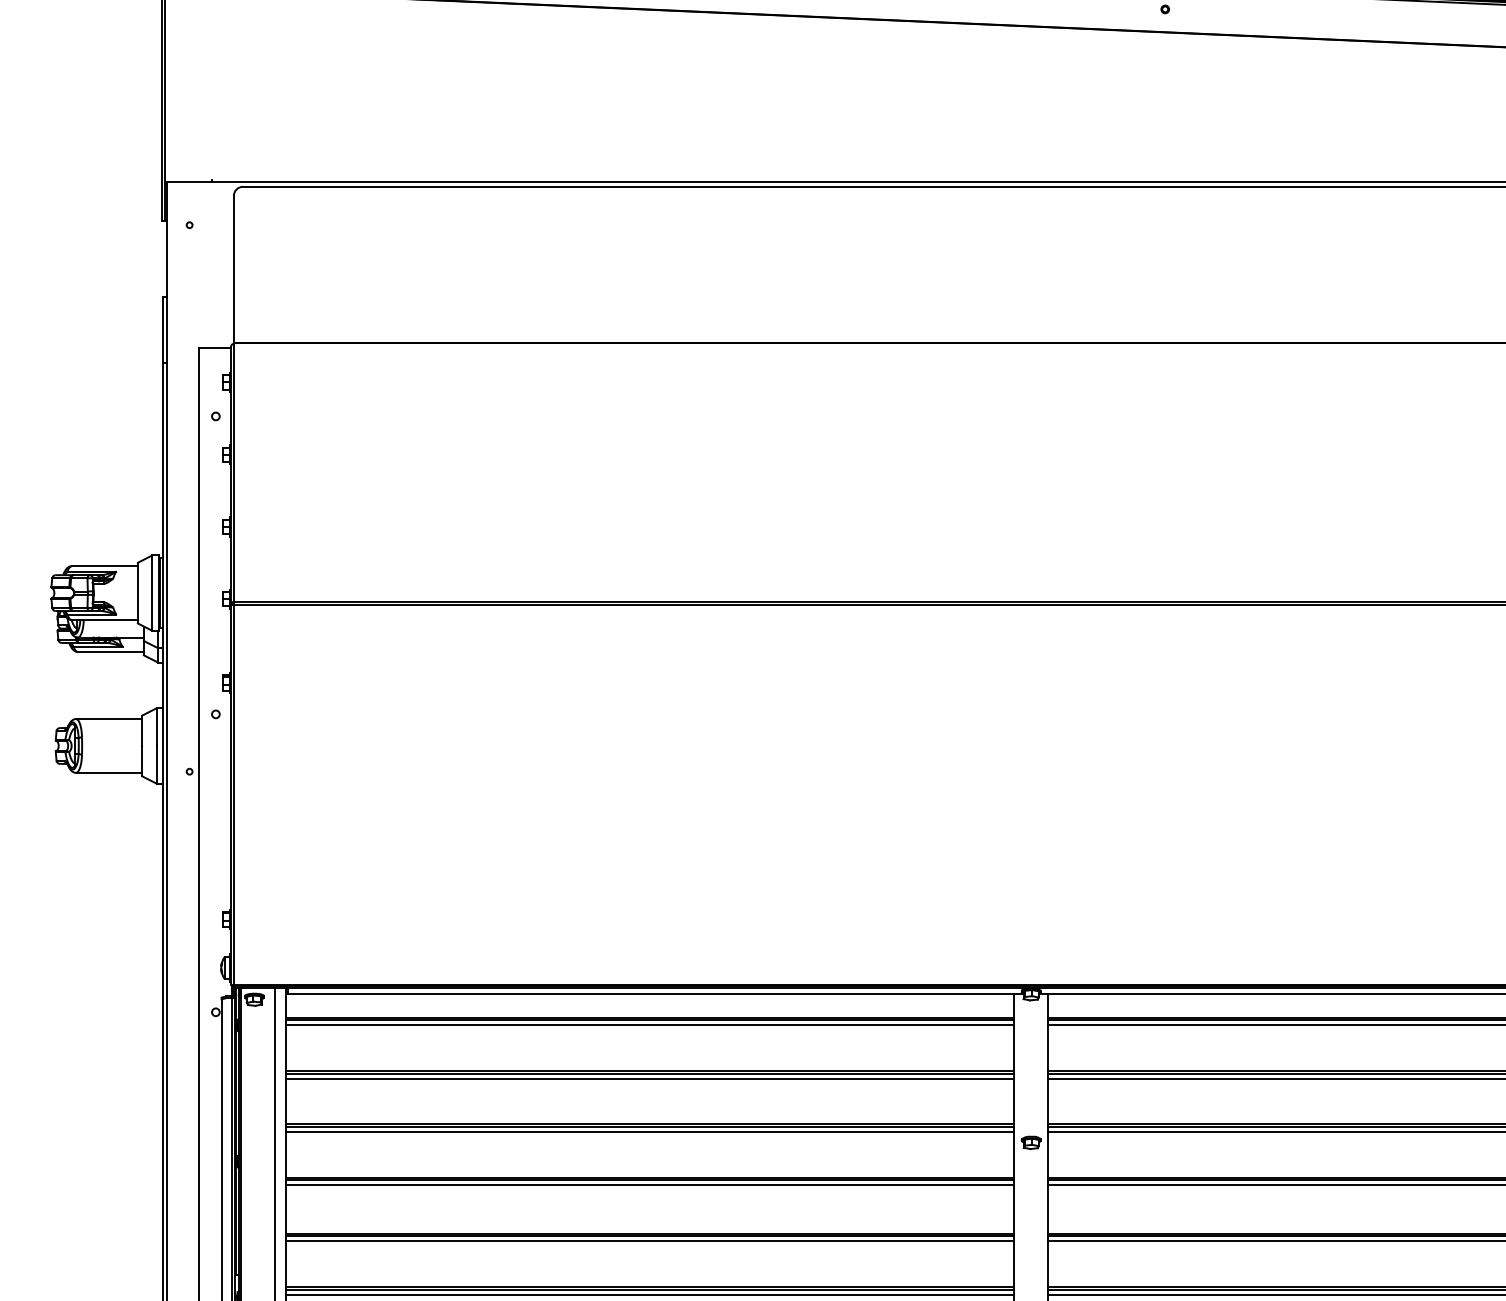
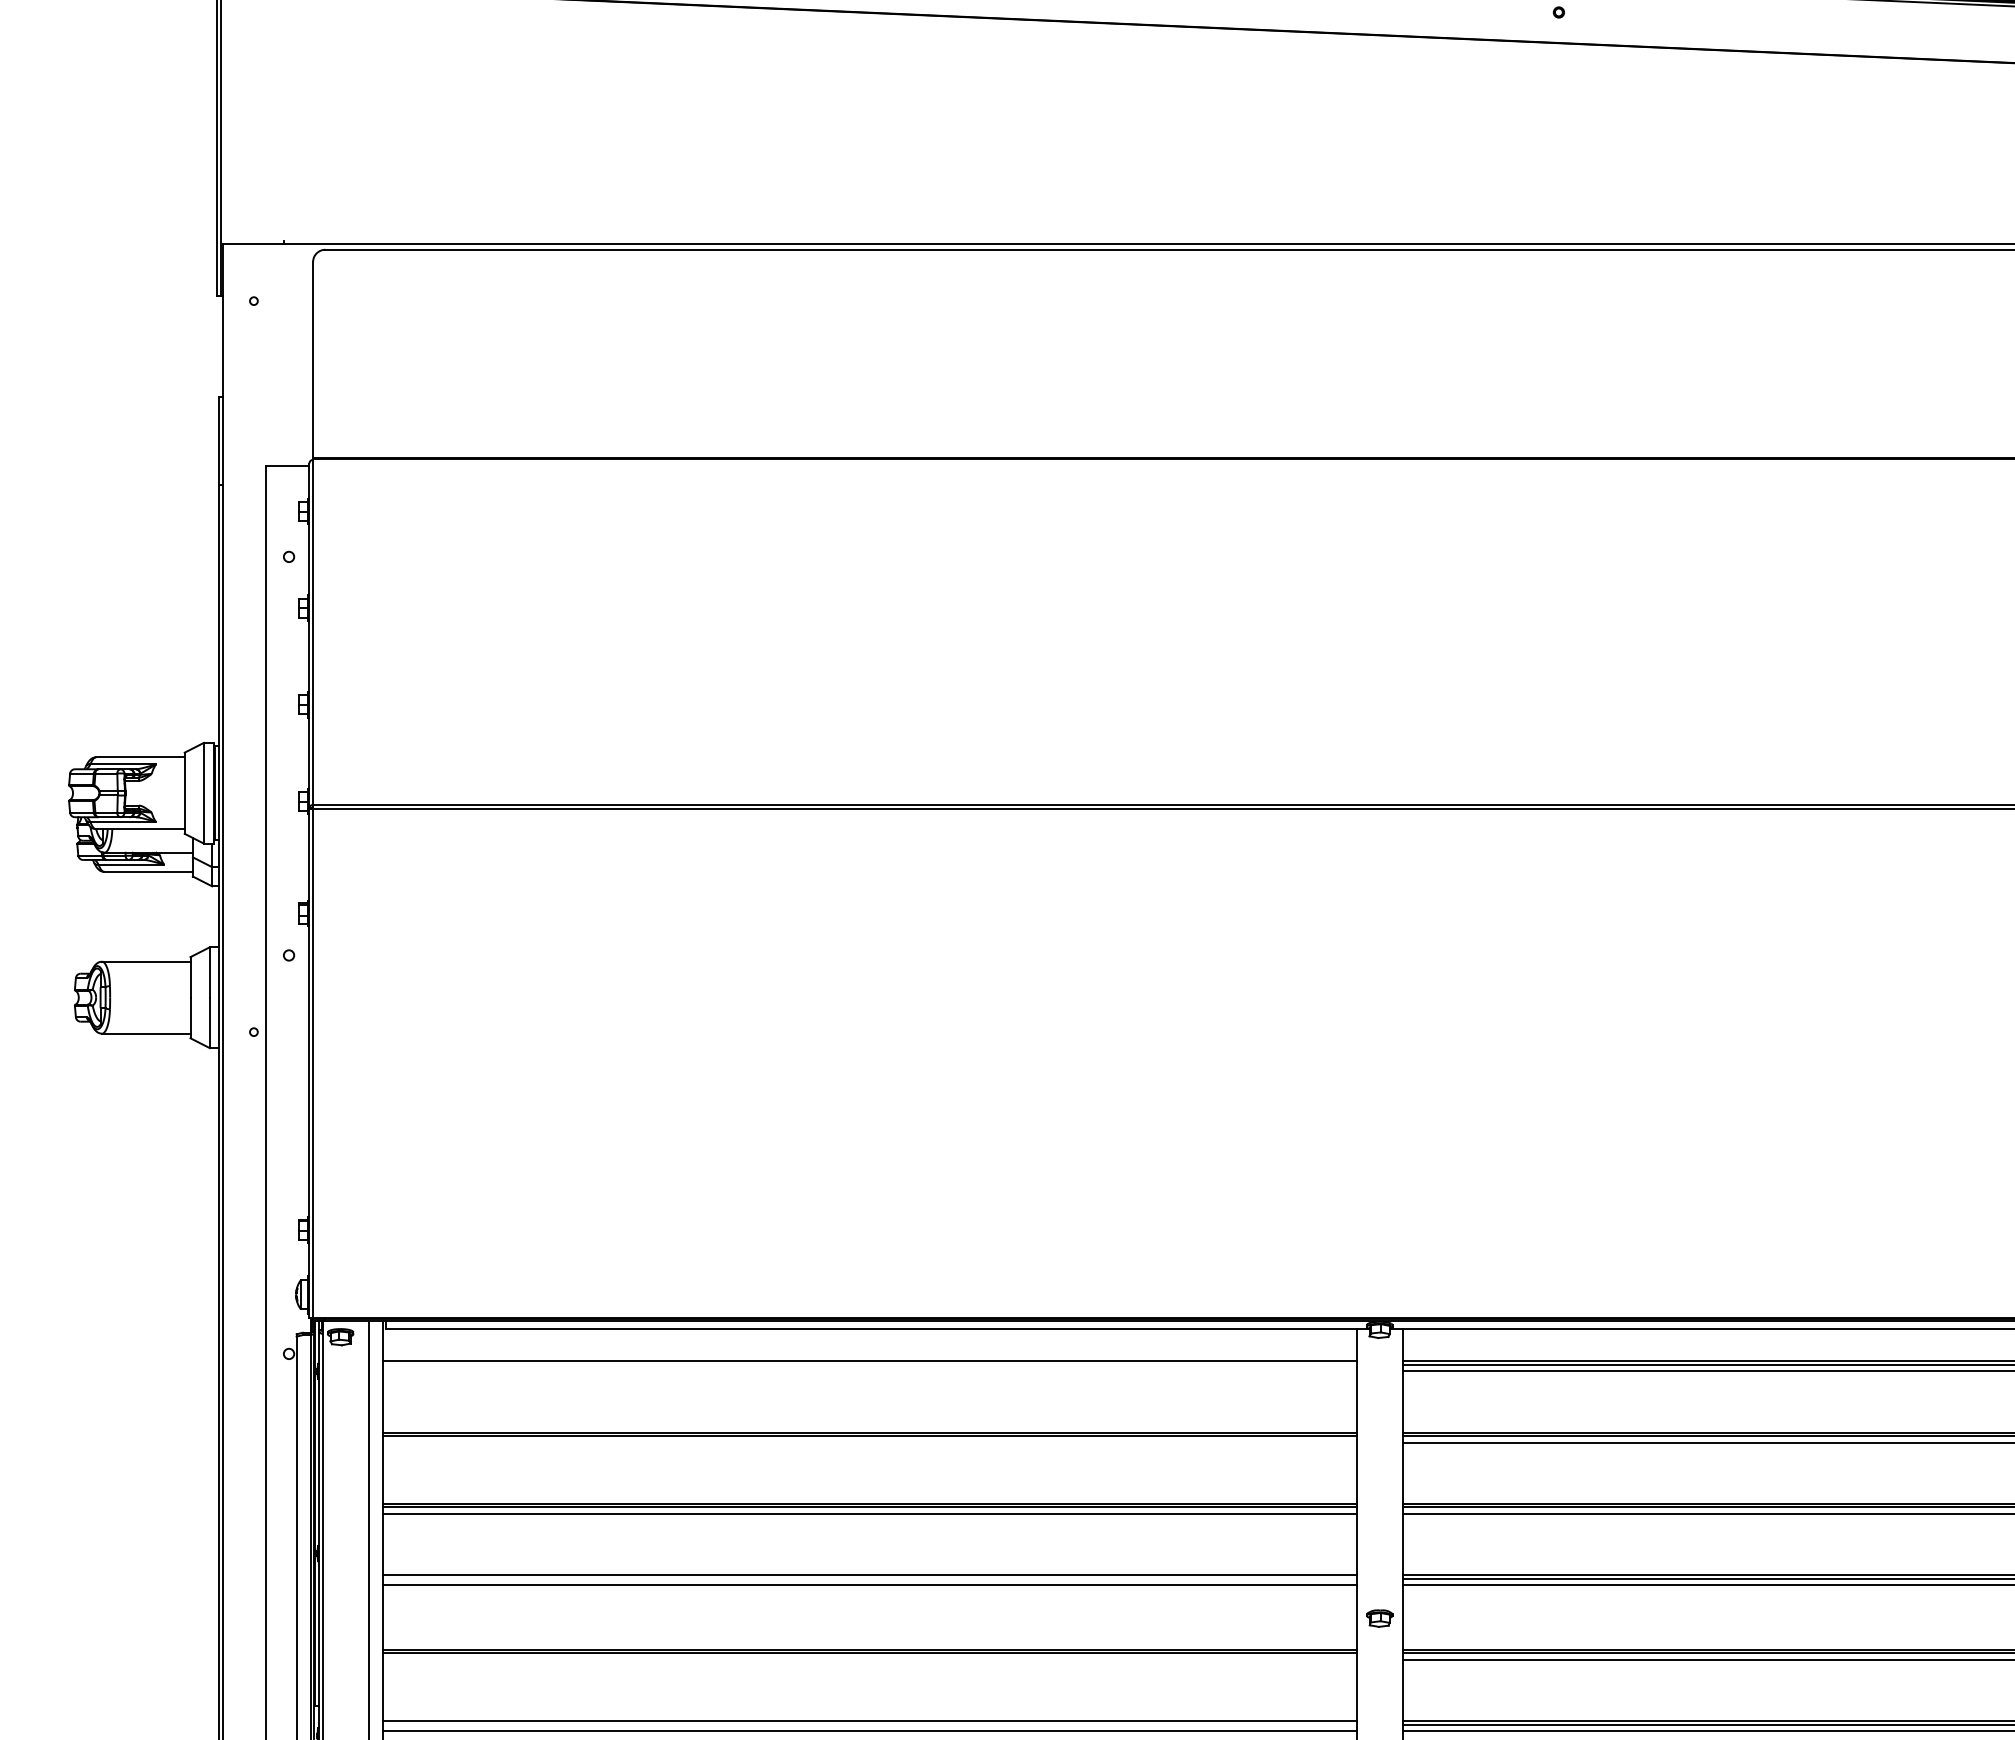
line: (649, 1020) -> (869, 1364), removed
line: (649, 1025) -> (869, 1371), removed
line: (649, 1078) -> (869, 1442), removed
part: (1031, 1142) -> (1379, 1618), moved
line: (649, 1180) -> (869, 1578), removed
line: (649, 1241) -> (869, 1660), removed
line: (649, 1289) -> (869, 1724), removed

